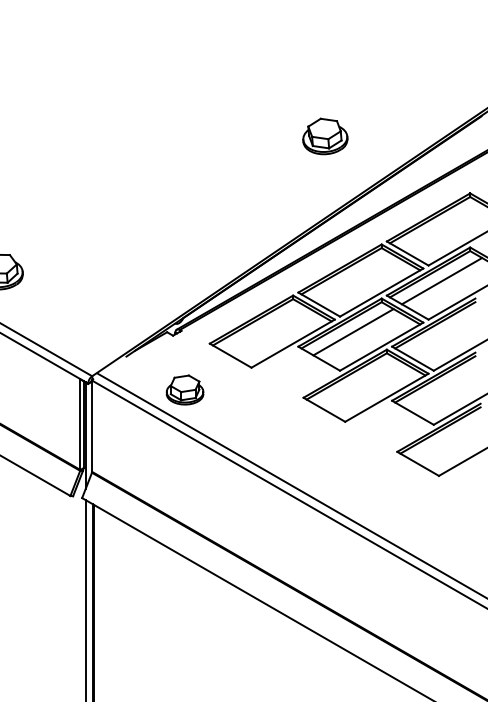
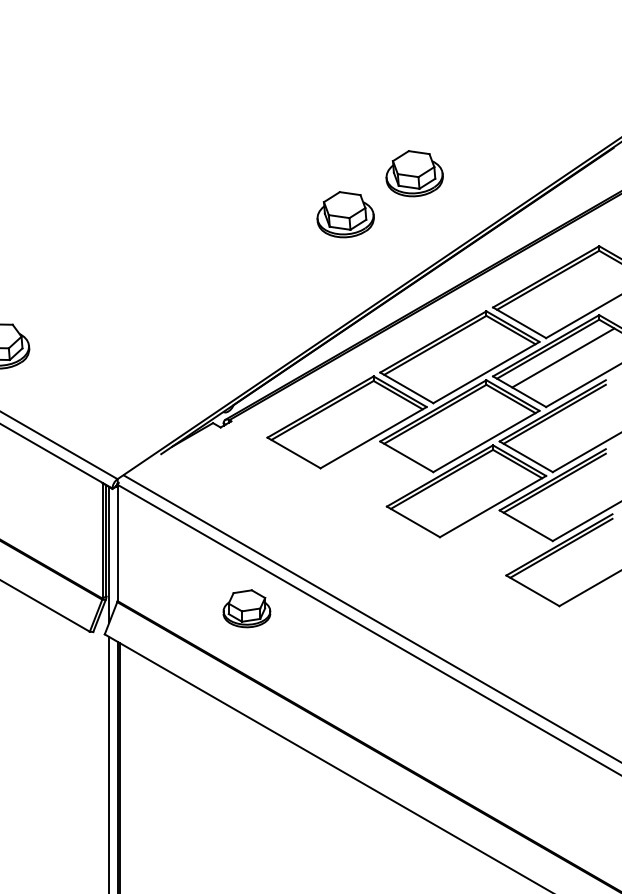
part: (271, 168) -> (345, 214), added
line: (353, 331) -> (450, 422), removed
part: (184, 389) -> (246, 608), moved

